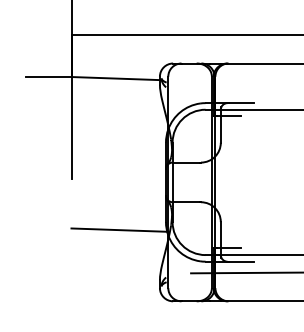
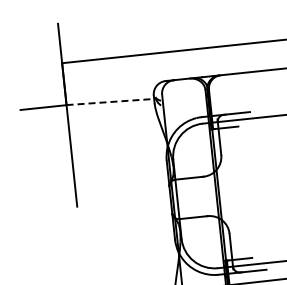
line: (116, 78) -> (110, 101), solid -> dashed
line: (119, 229) -> (129, 251), removed

